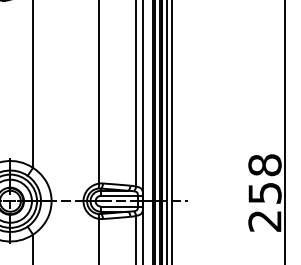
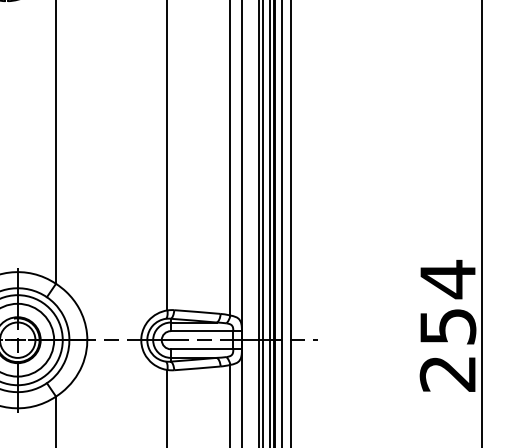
text: (264, 164) -> (447, 278), 258 -> 254

